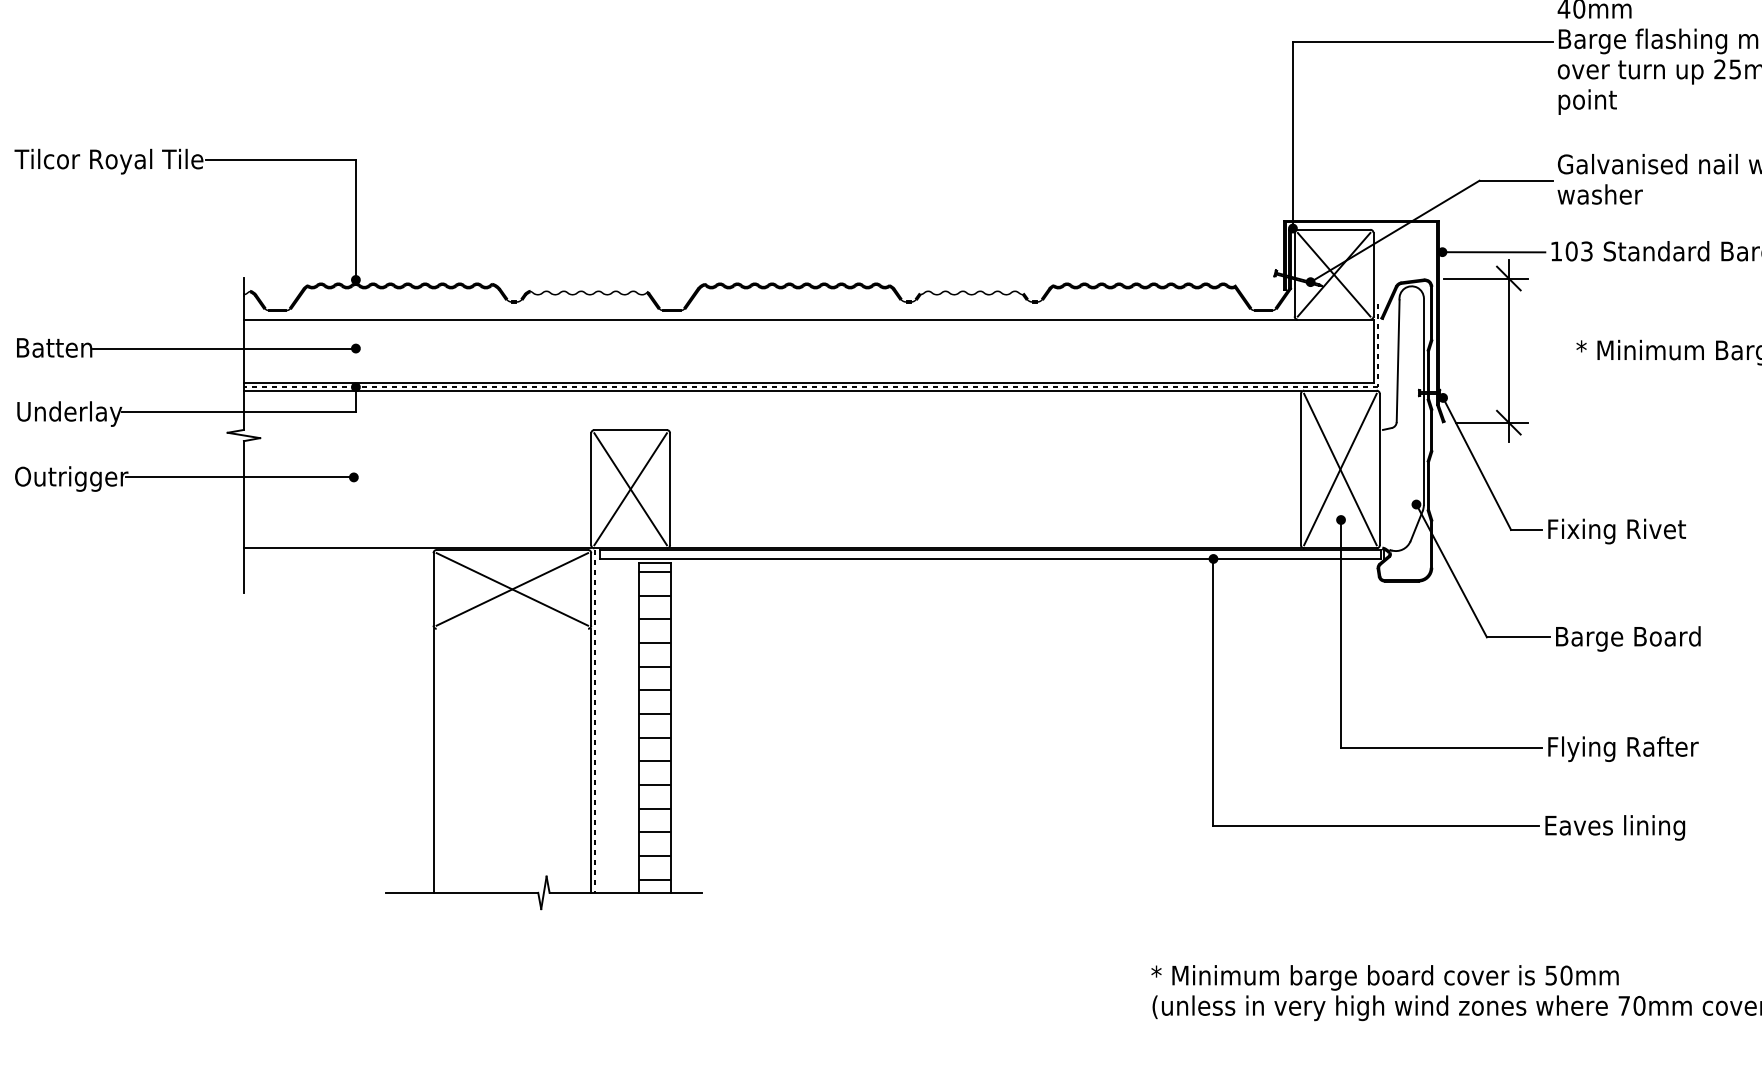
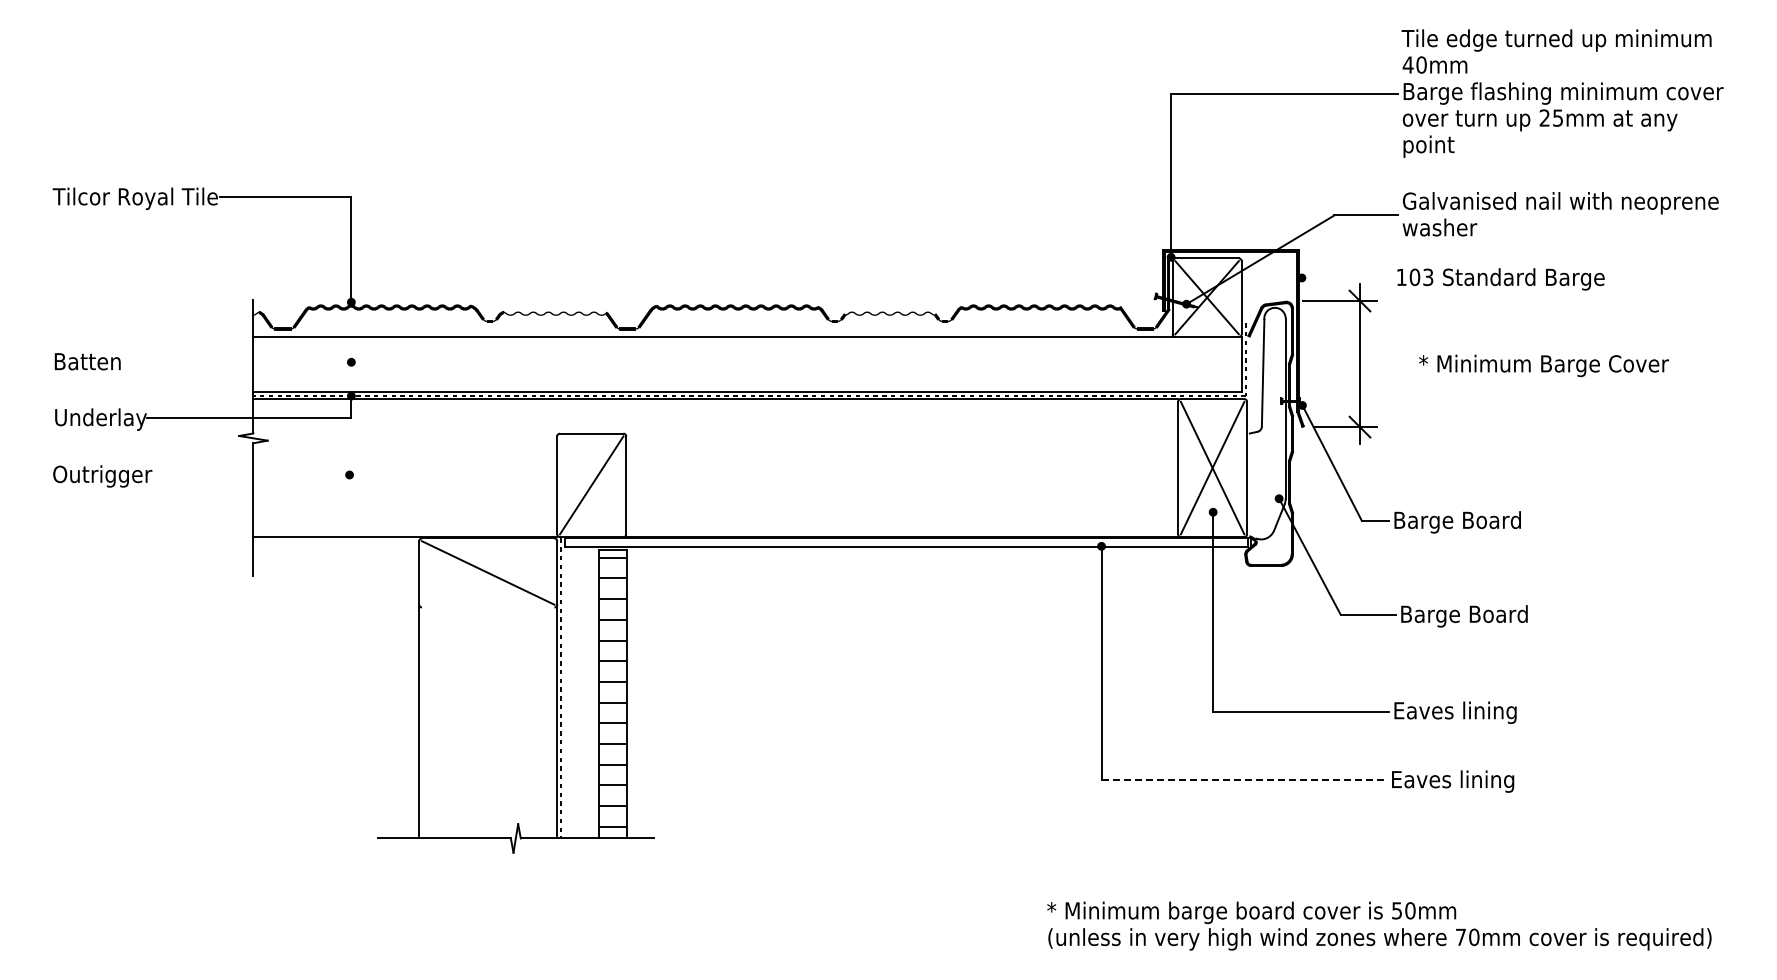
line: (1493, 251) -> (1346, 277), removed
line: (223, 348) -> (235, 362), removed
line: (239, 477) -> (249, 475), removed
line: (630, 489) -> (591, 485), removed
text: (1621, 531) -> (1458, 522), Fixing Rivet -> Barge Board
line: (512, 588) -> (488, 572), removed
text: (1624, 748) -> (1461, 712), Flying Rafter -> Eaves lining
line: (1376, 826) -> (1244, 780), solid -> dashed

